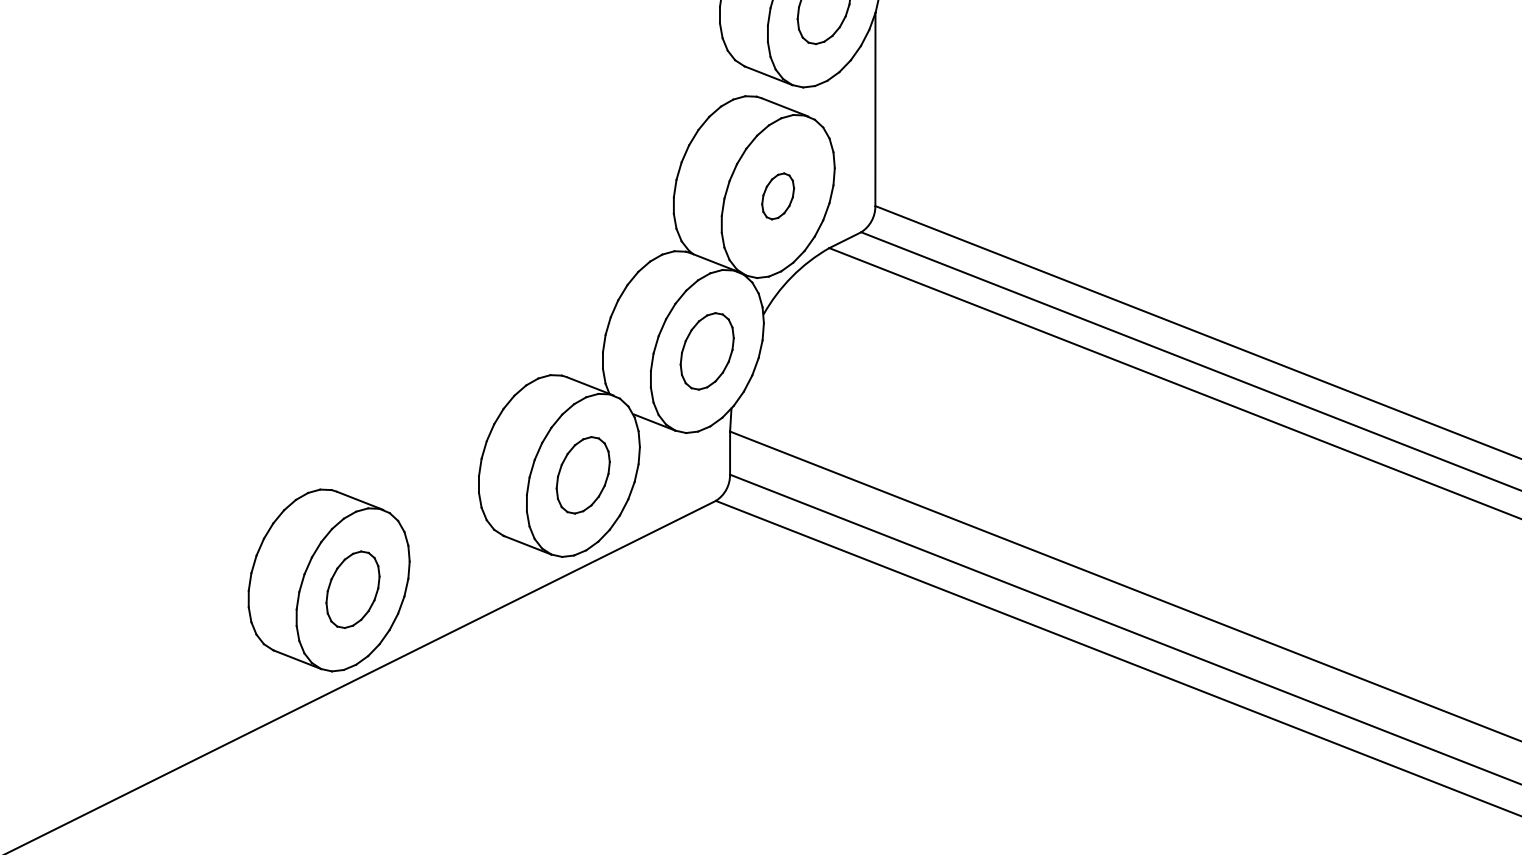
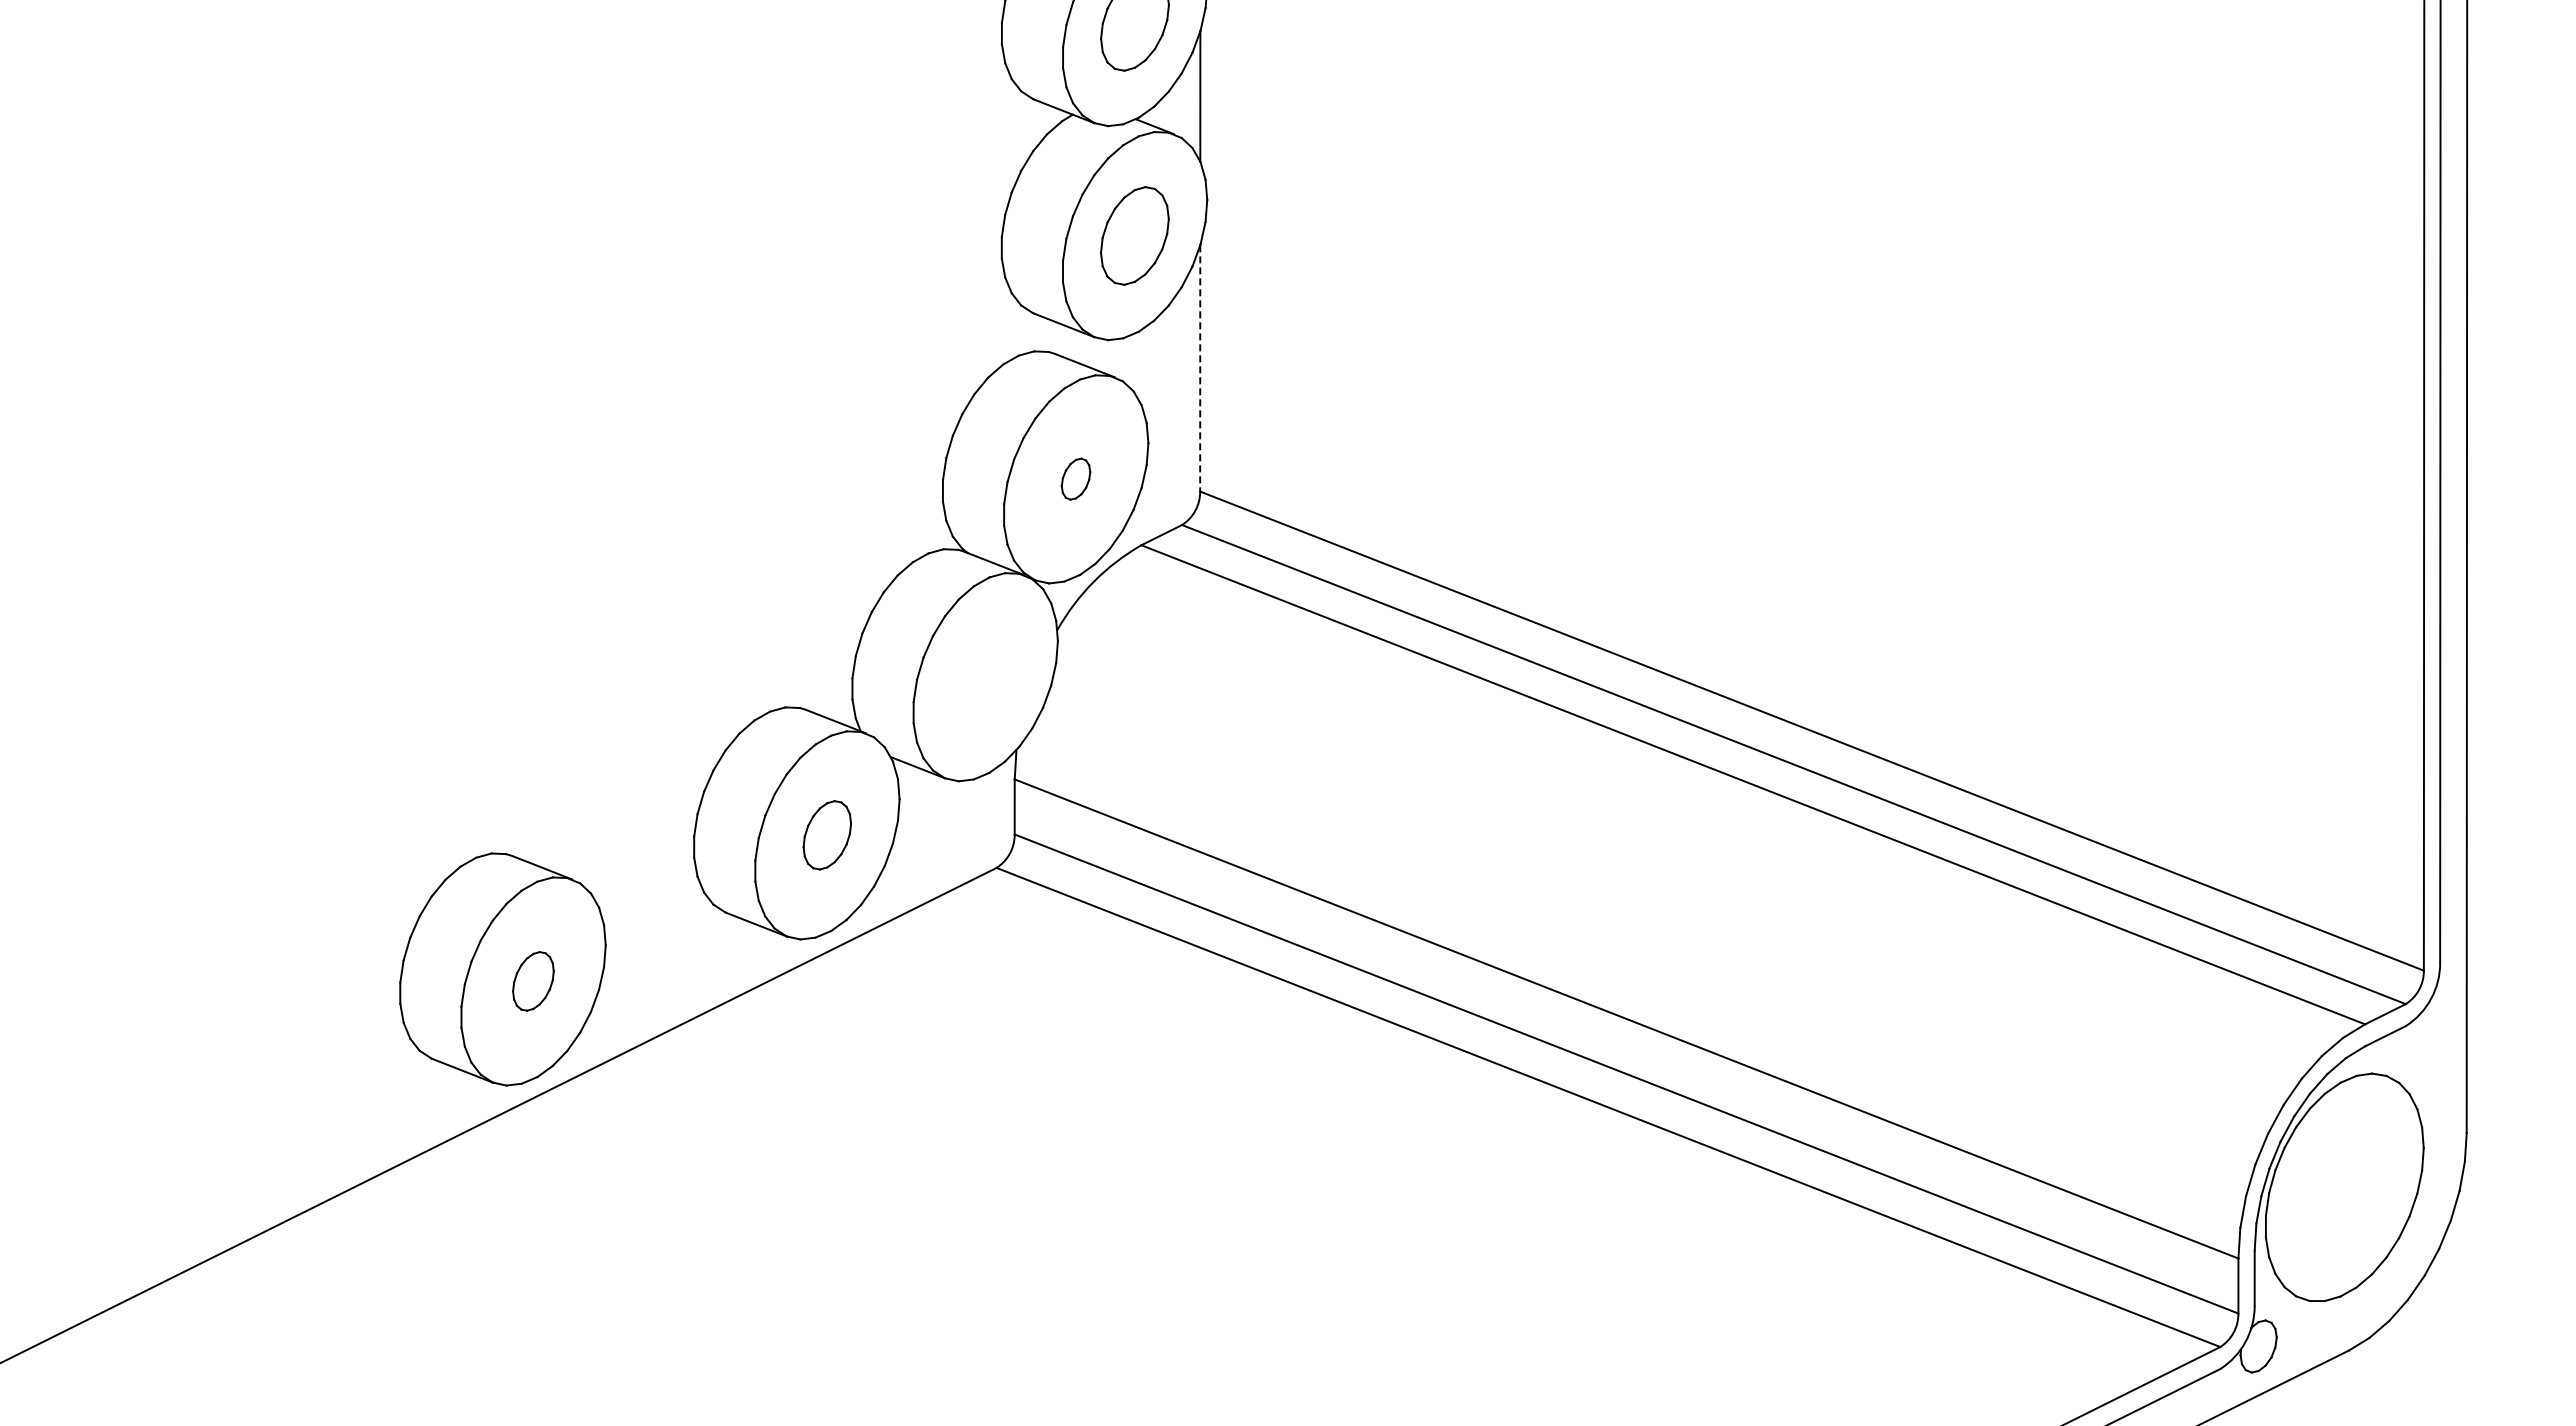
line: (875, 109) -> (1200, 368), solid -> dashed
part: (777, 195) -> (1075, 478), size x0.7
part: (707, 350) -> (985, 676), removed
part: (583, 475) -> (827, 835), size x0.7
part: (353, 589) -> (533, 981), size x0.6

